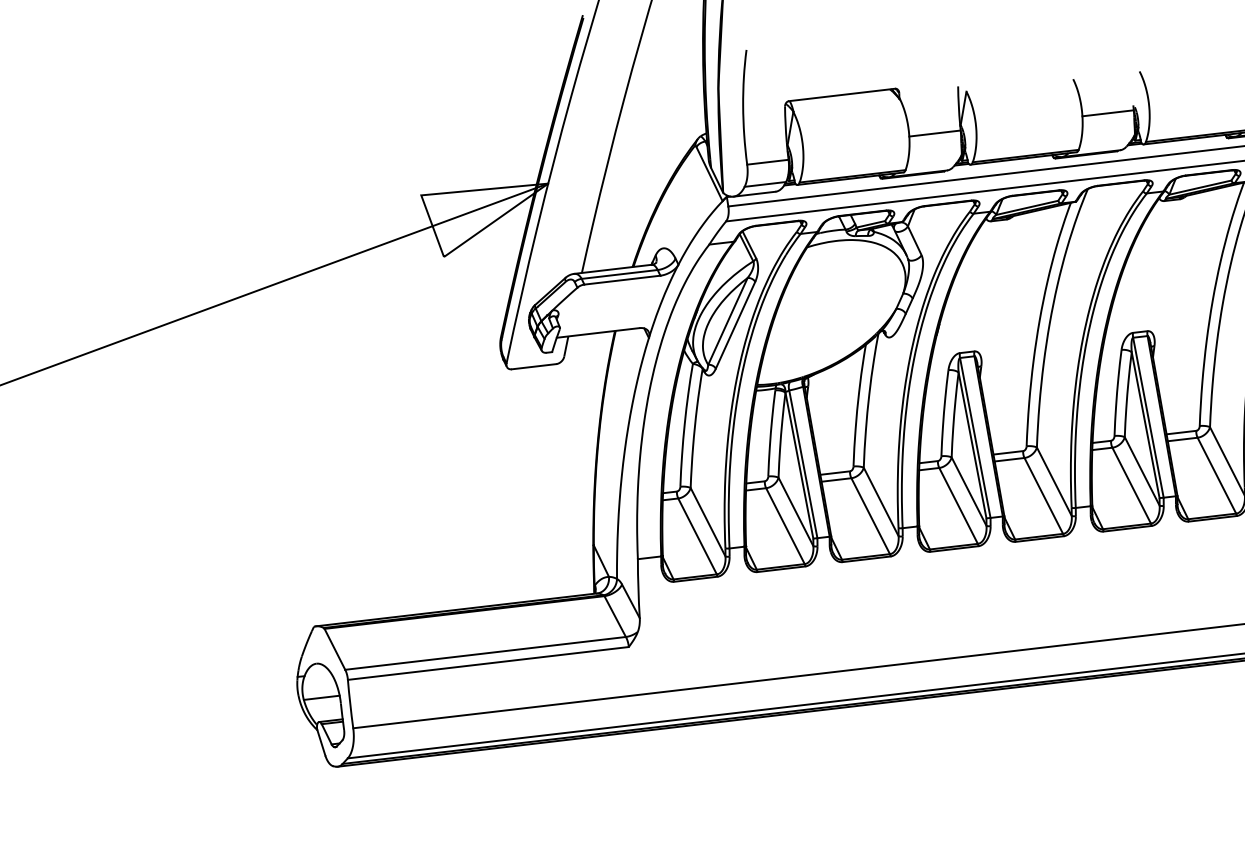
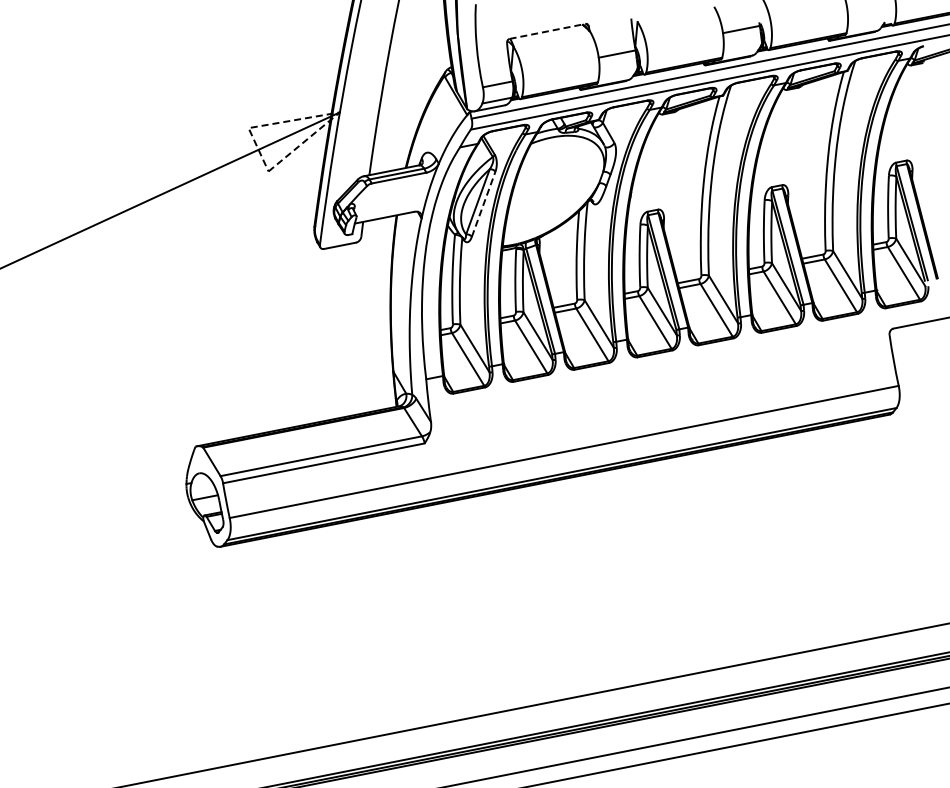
line: (841, 95) -> (547, 31), solid -> dashed
line: (515, 186) -> (316, 116), solid -> dashed
line: (735, 325) -> (483, 204), solid -> dashed

